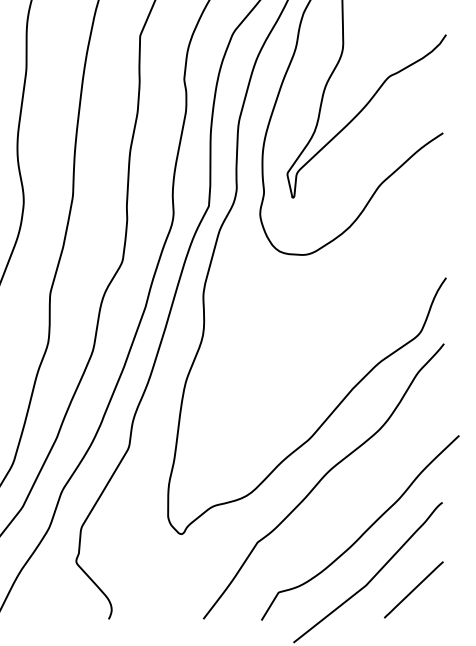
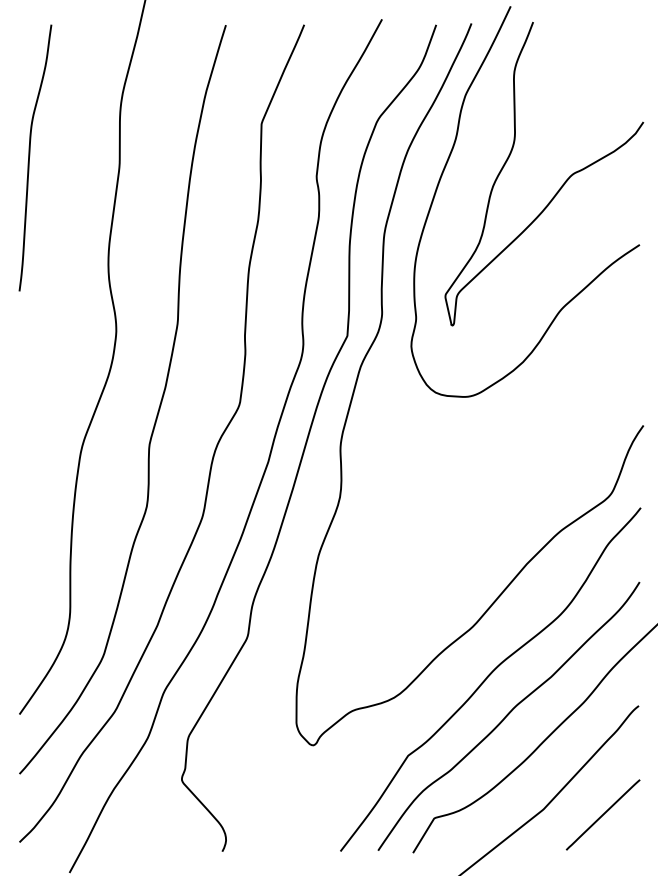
curve: (338, 510) -> (508, 715), added

